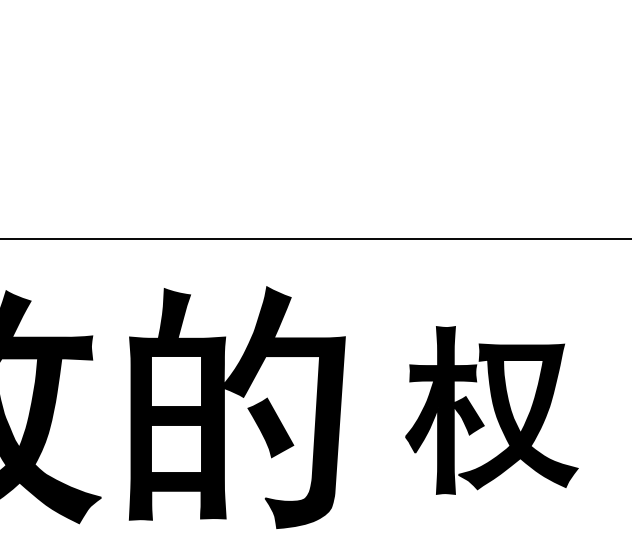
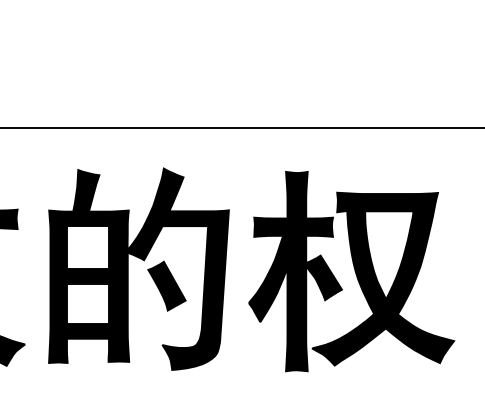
part: (491, 410) -> (351, 271), size x1.43

